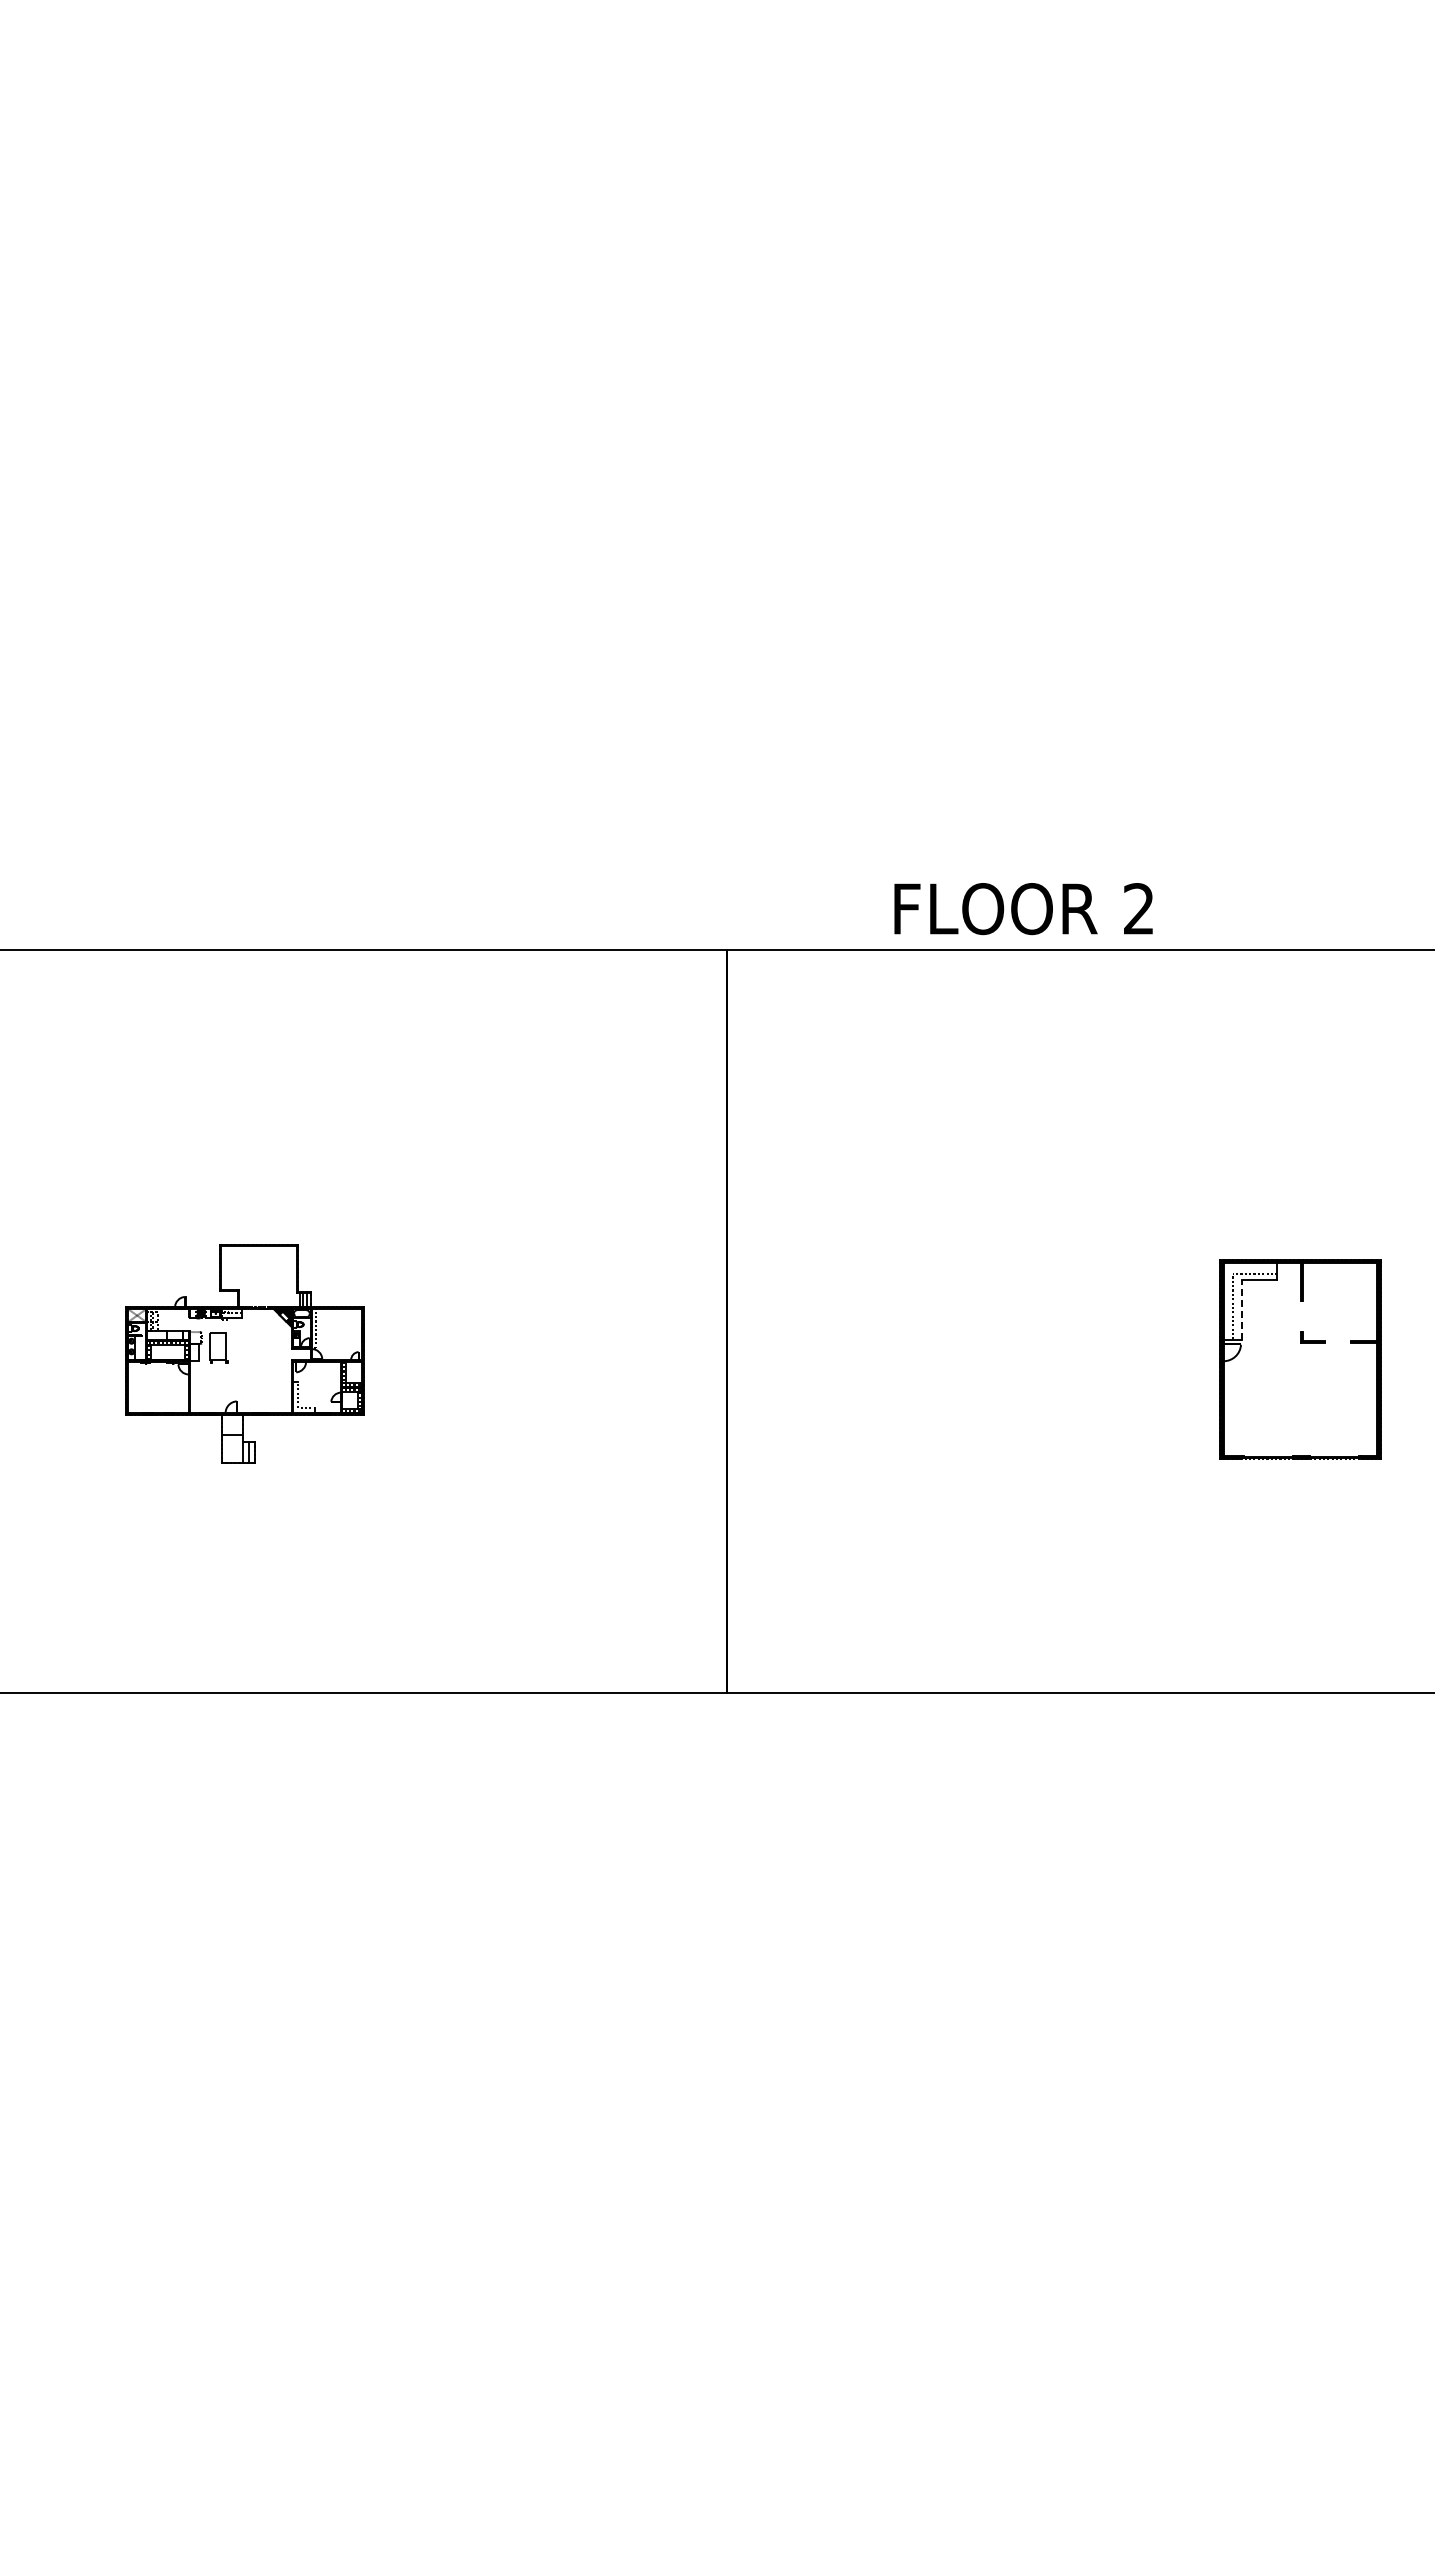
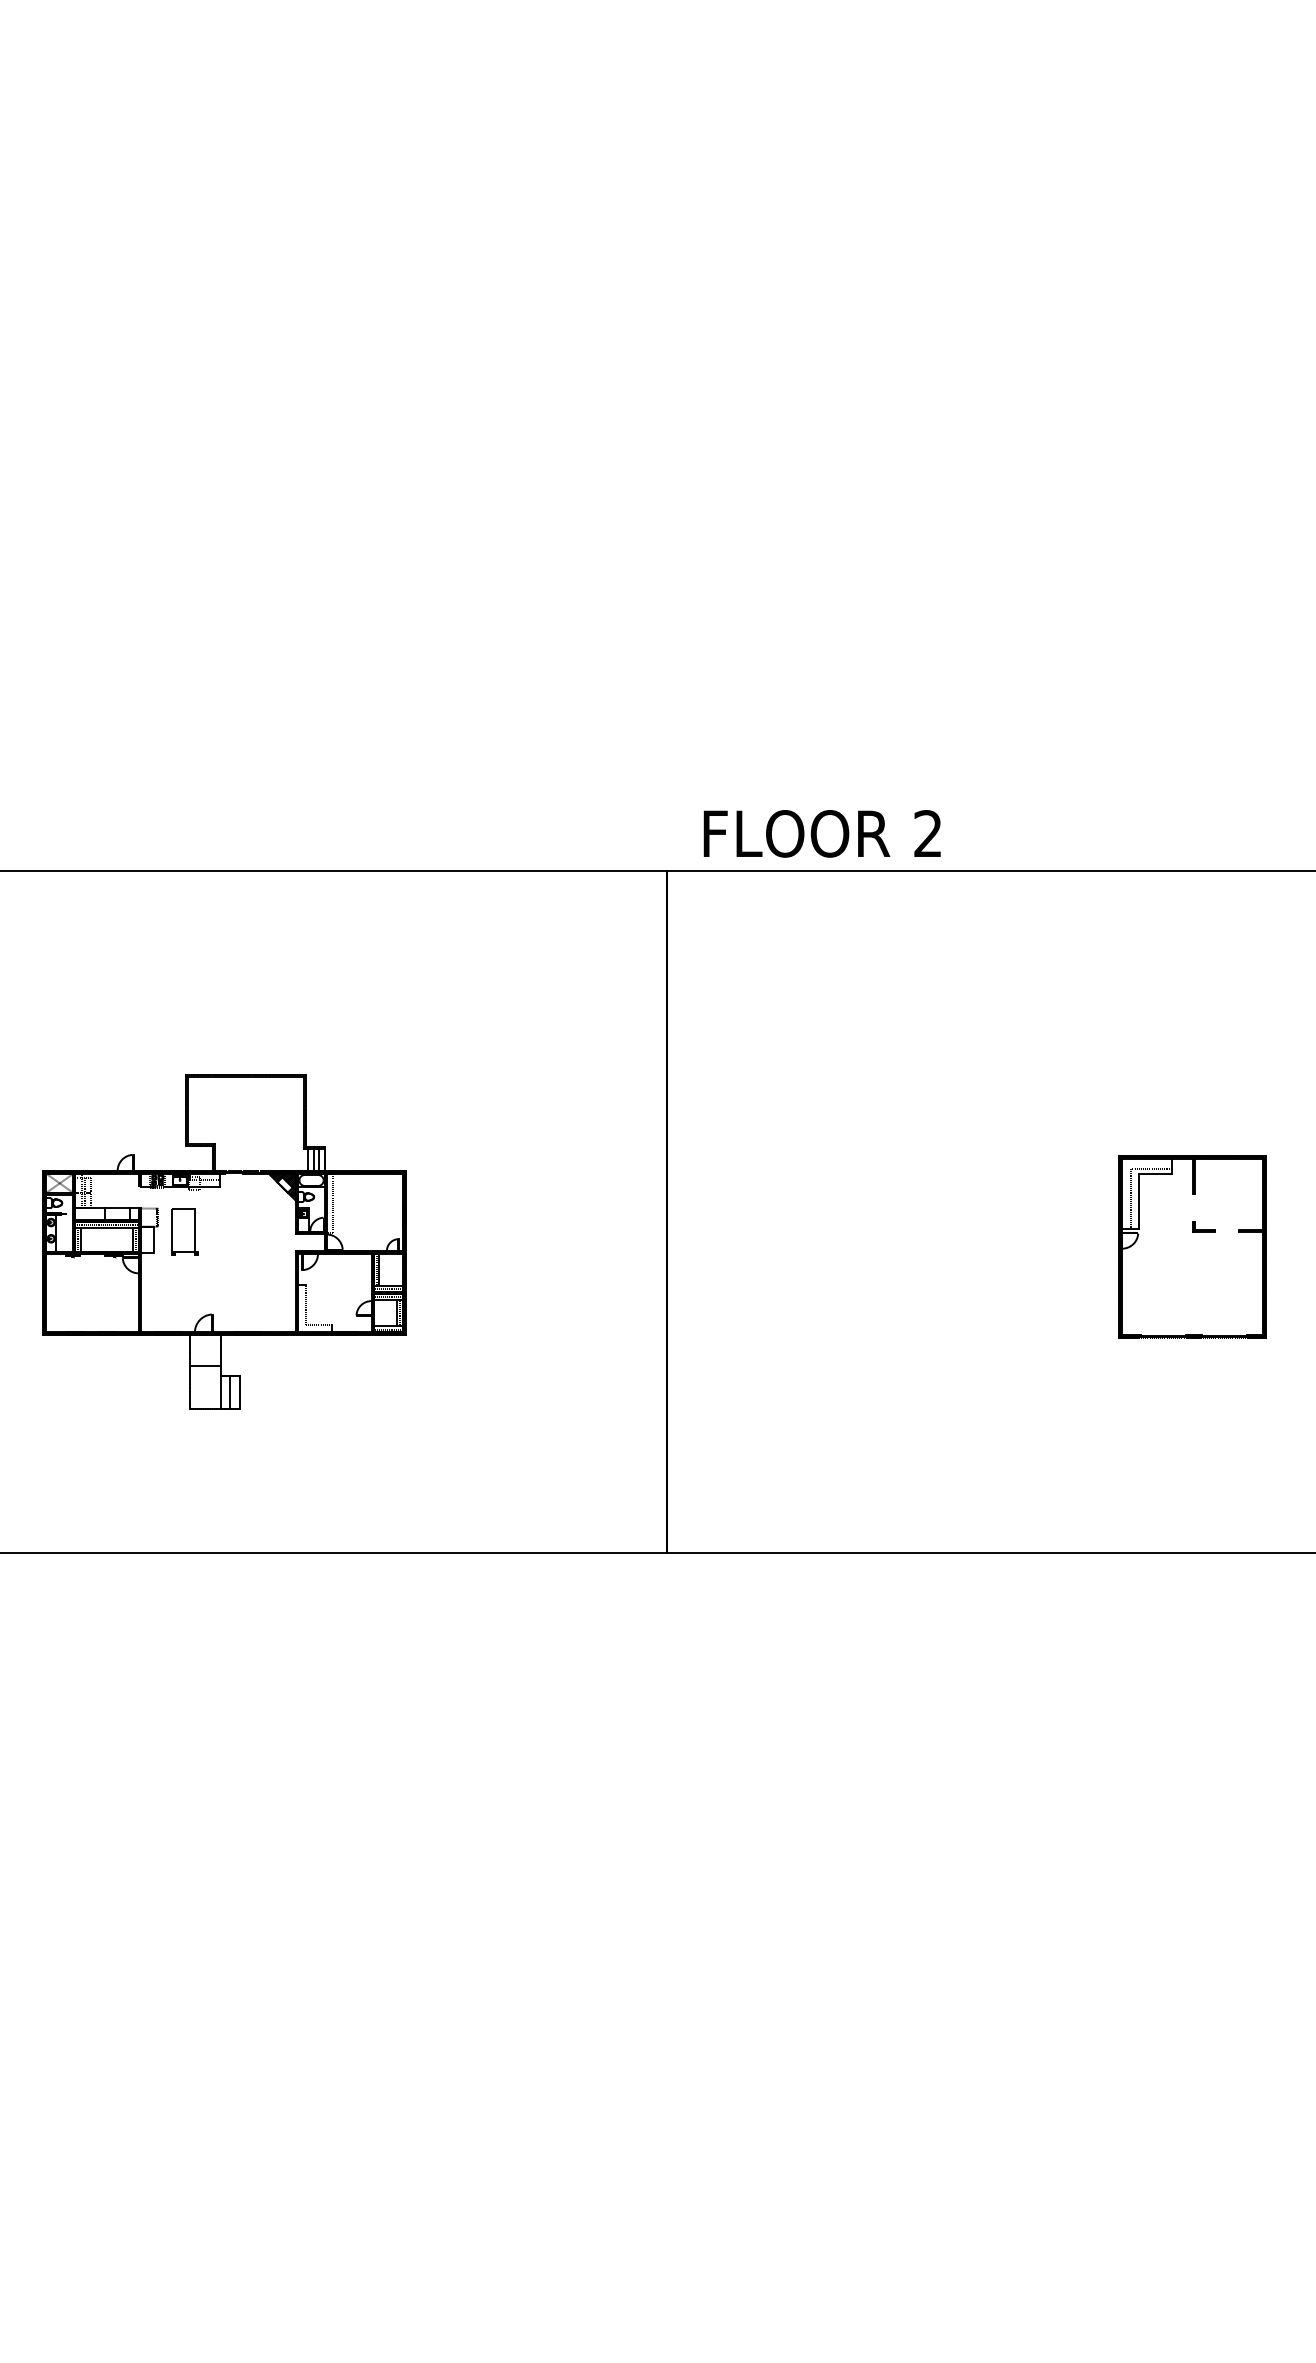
text: (1023, 909) -> (822, 834), moved
line: (1241, 1310) -> (1138, 1202), dashed -> solid
part: (244, 1353) -> (224, 1241), size x1.67

